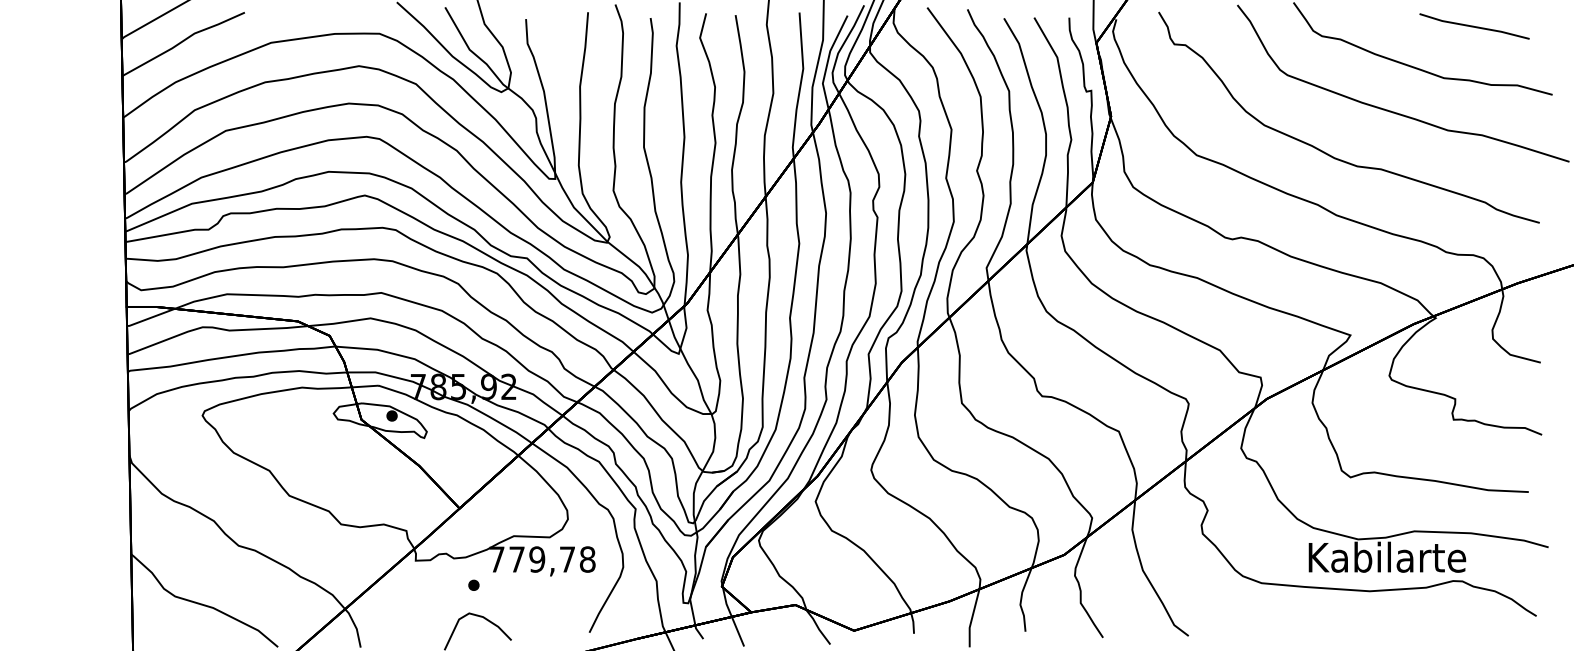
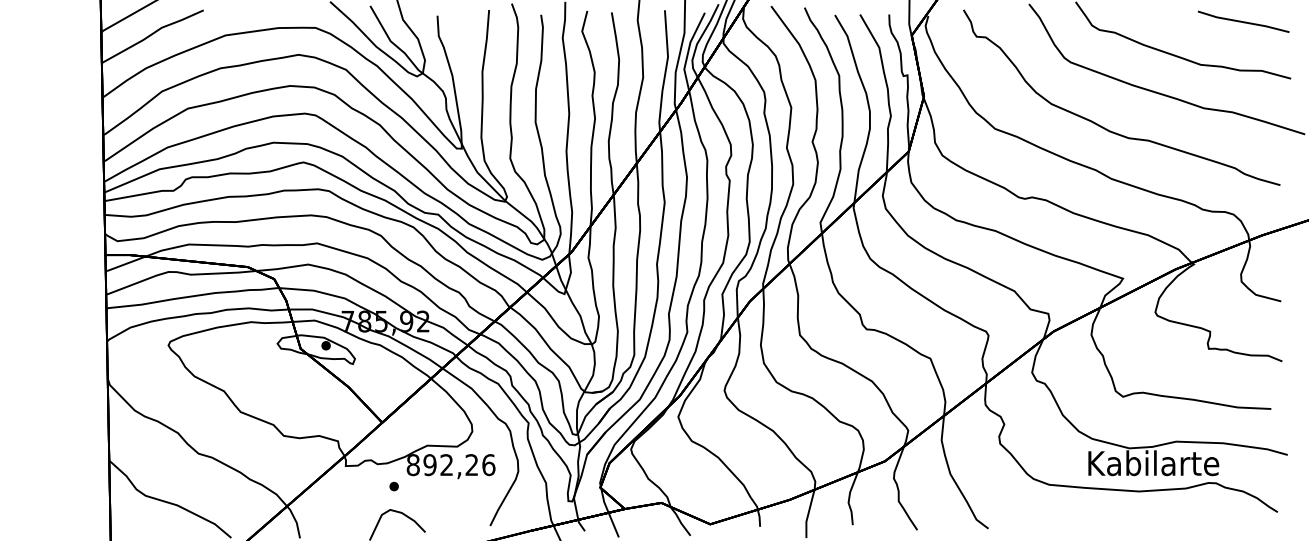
line: (1474, 26) -> (1243, 21), moved
text: (542, 559) -> (451, 465), 779,78 -> 892,26

